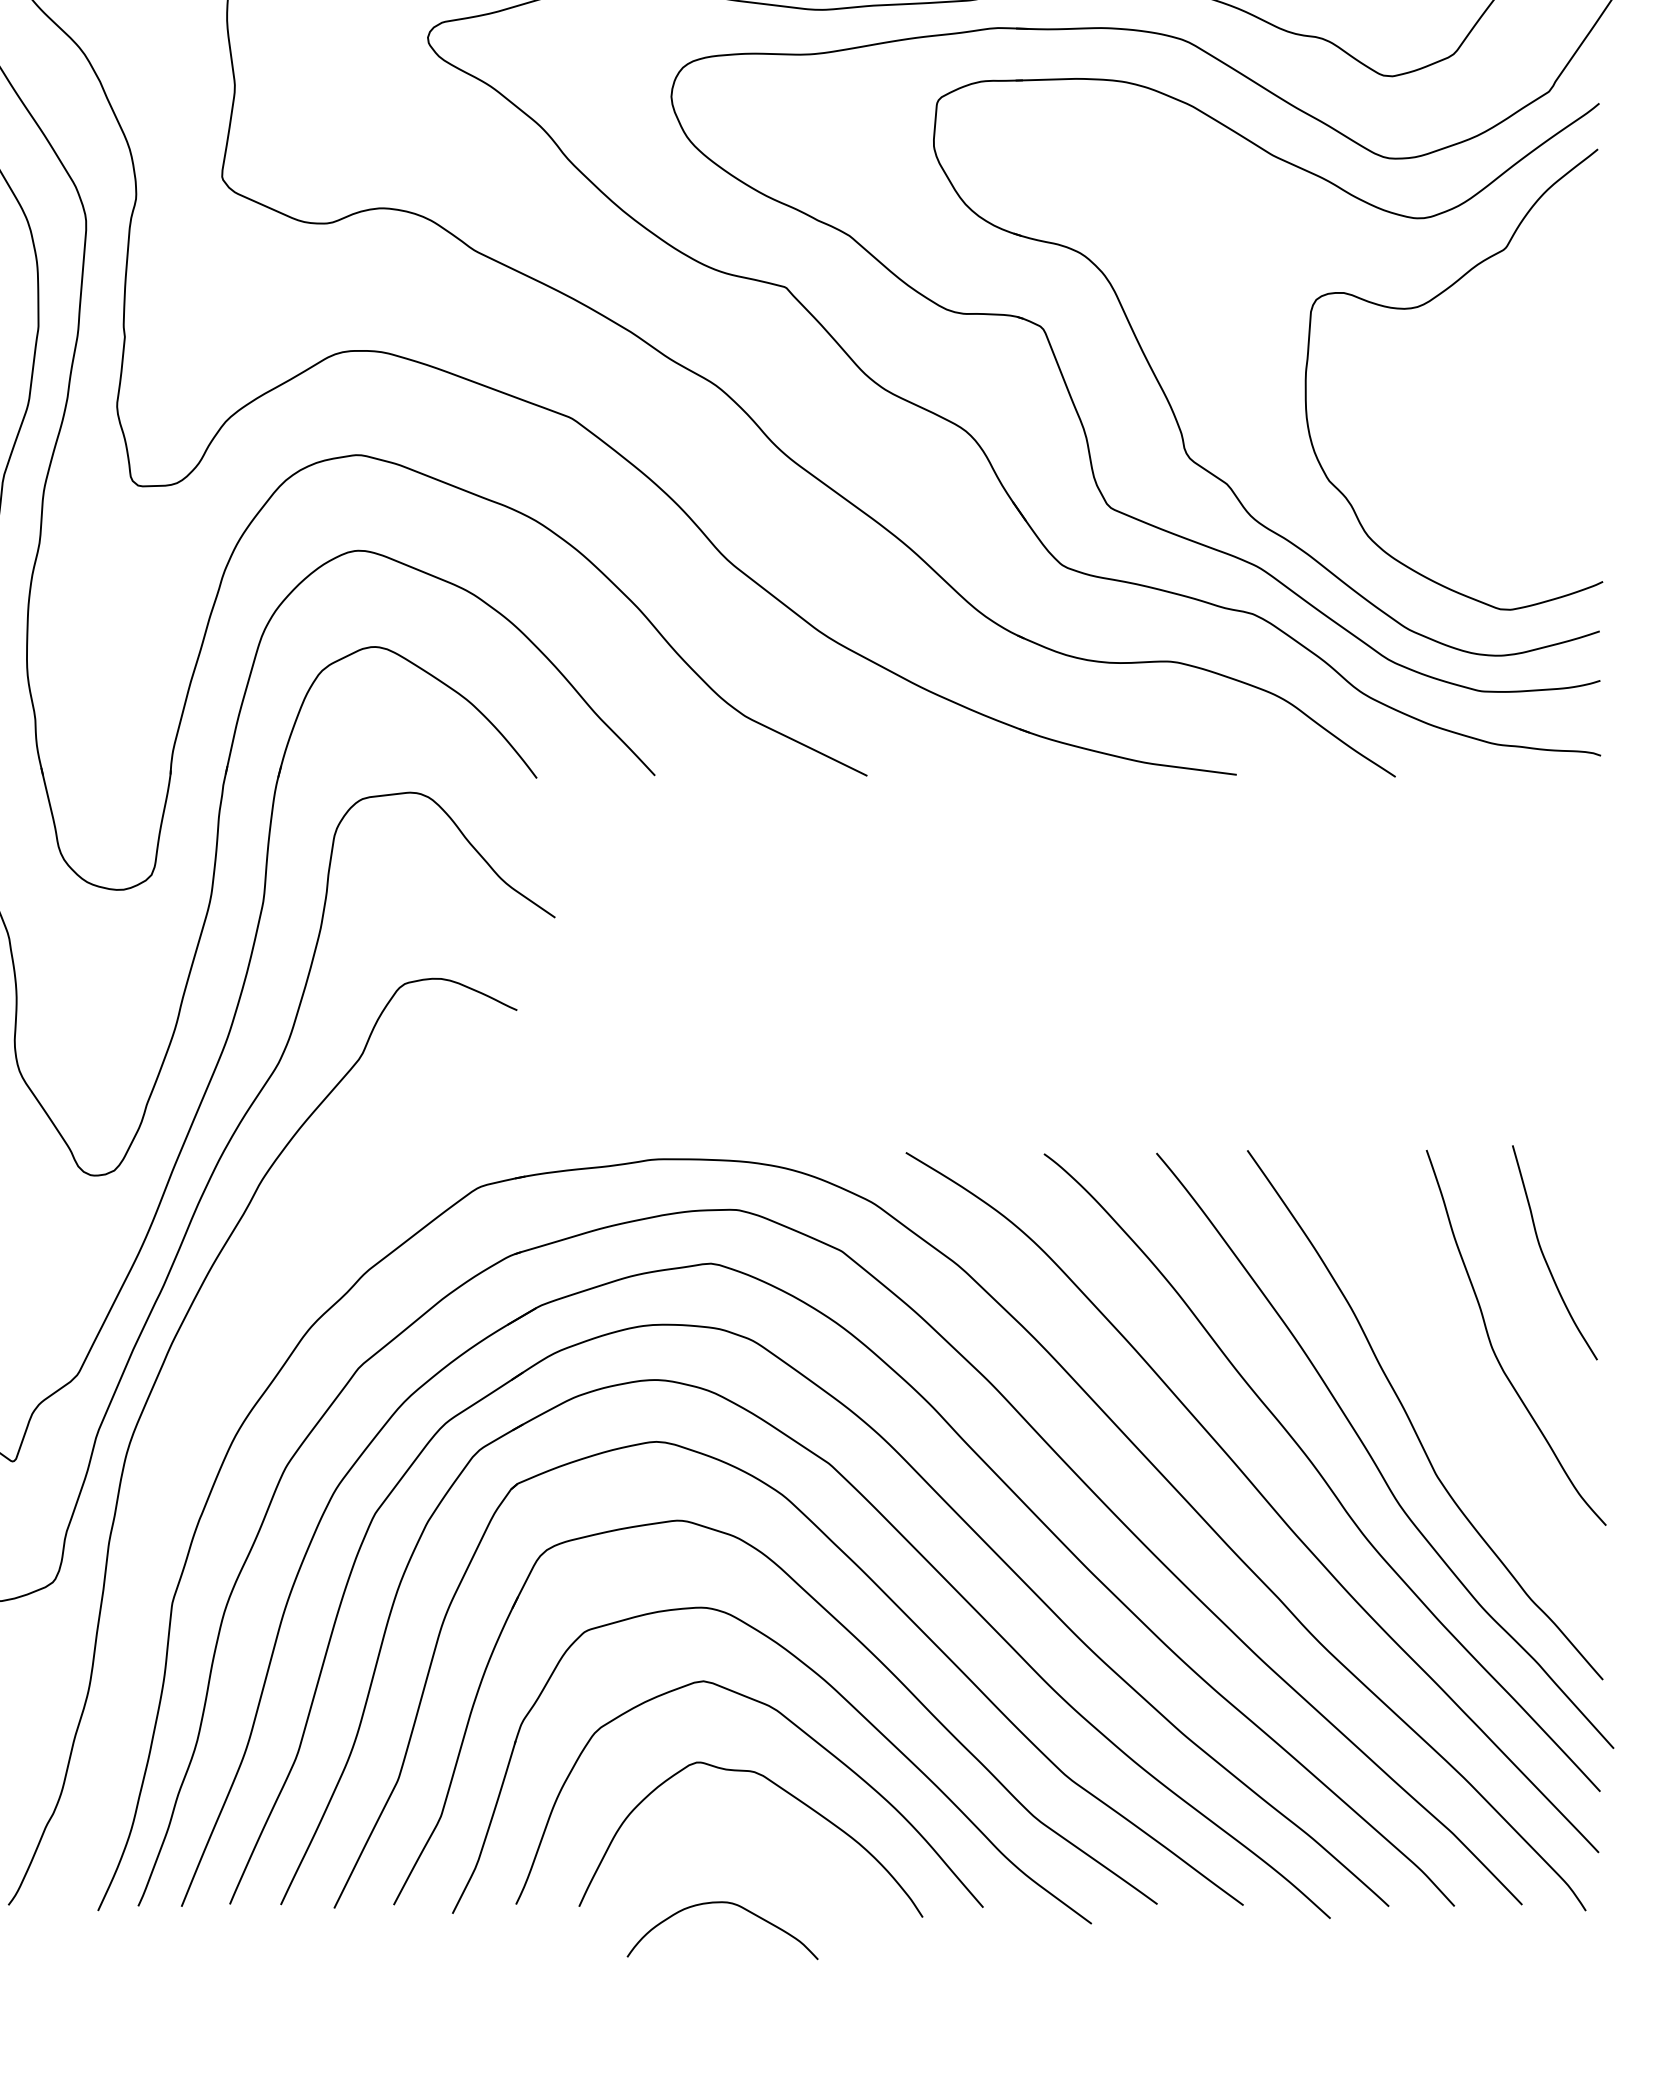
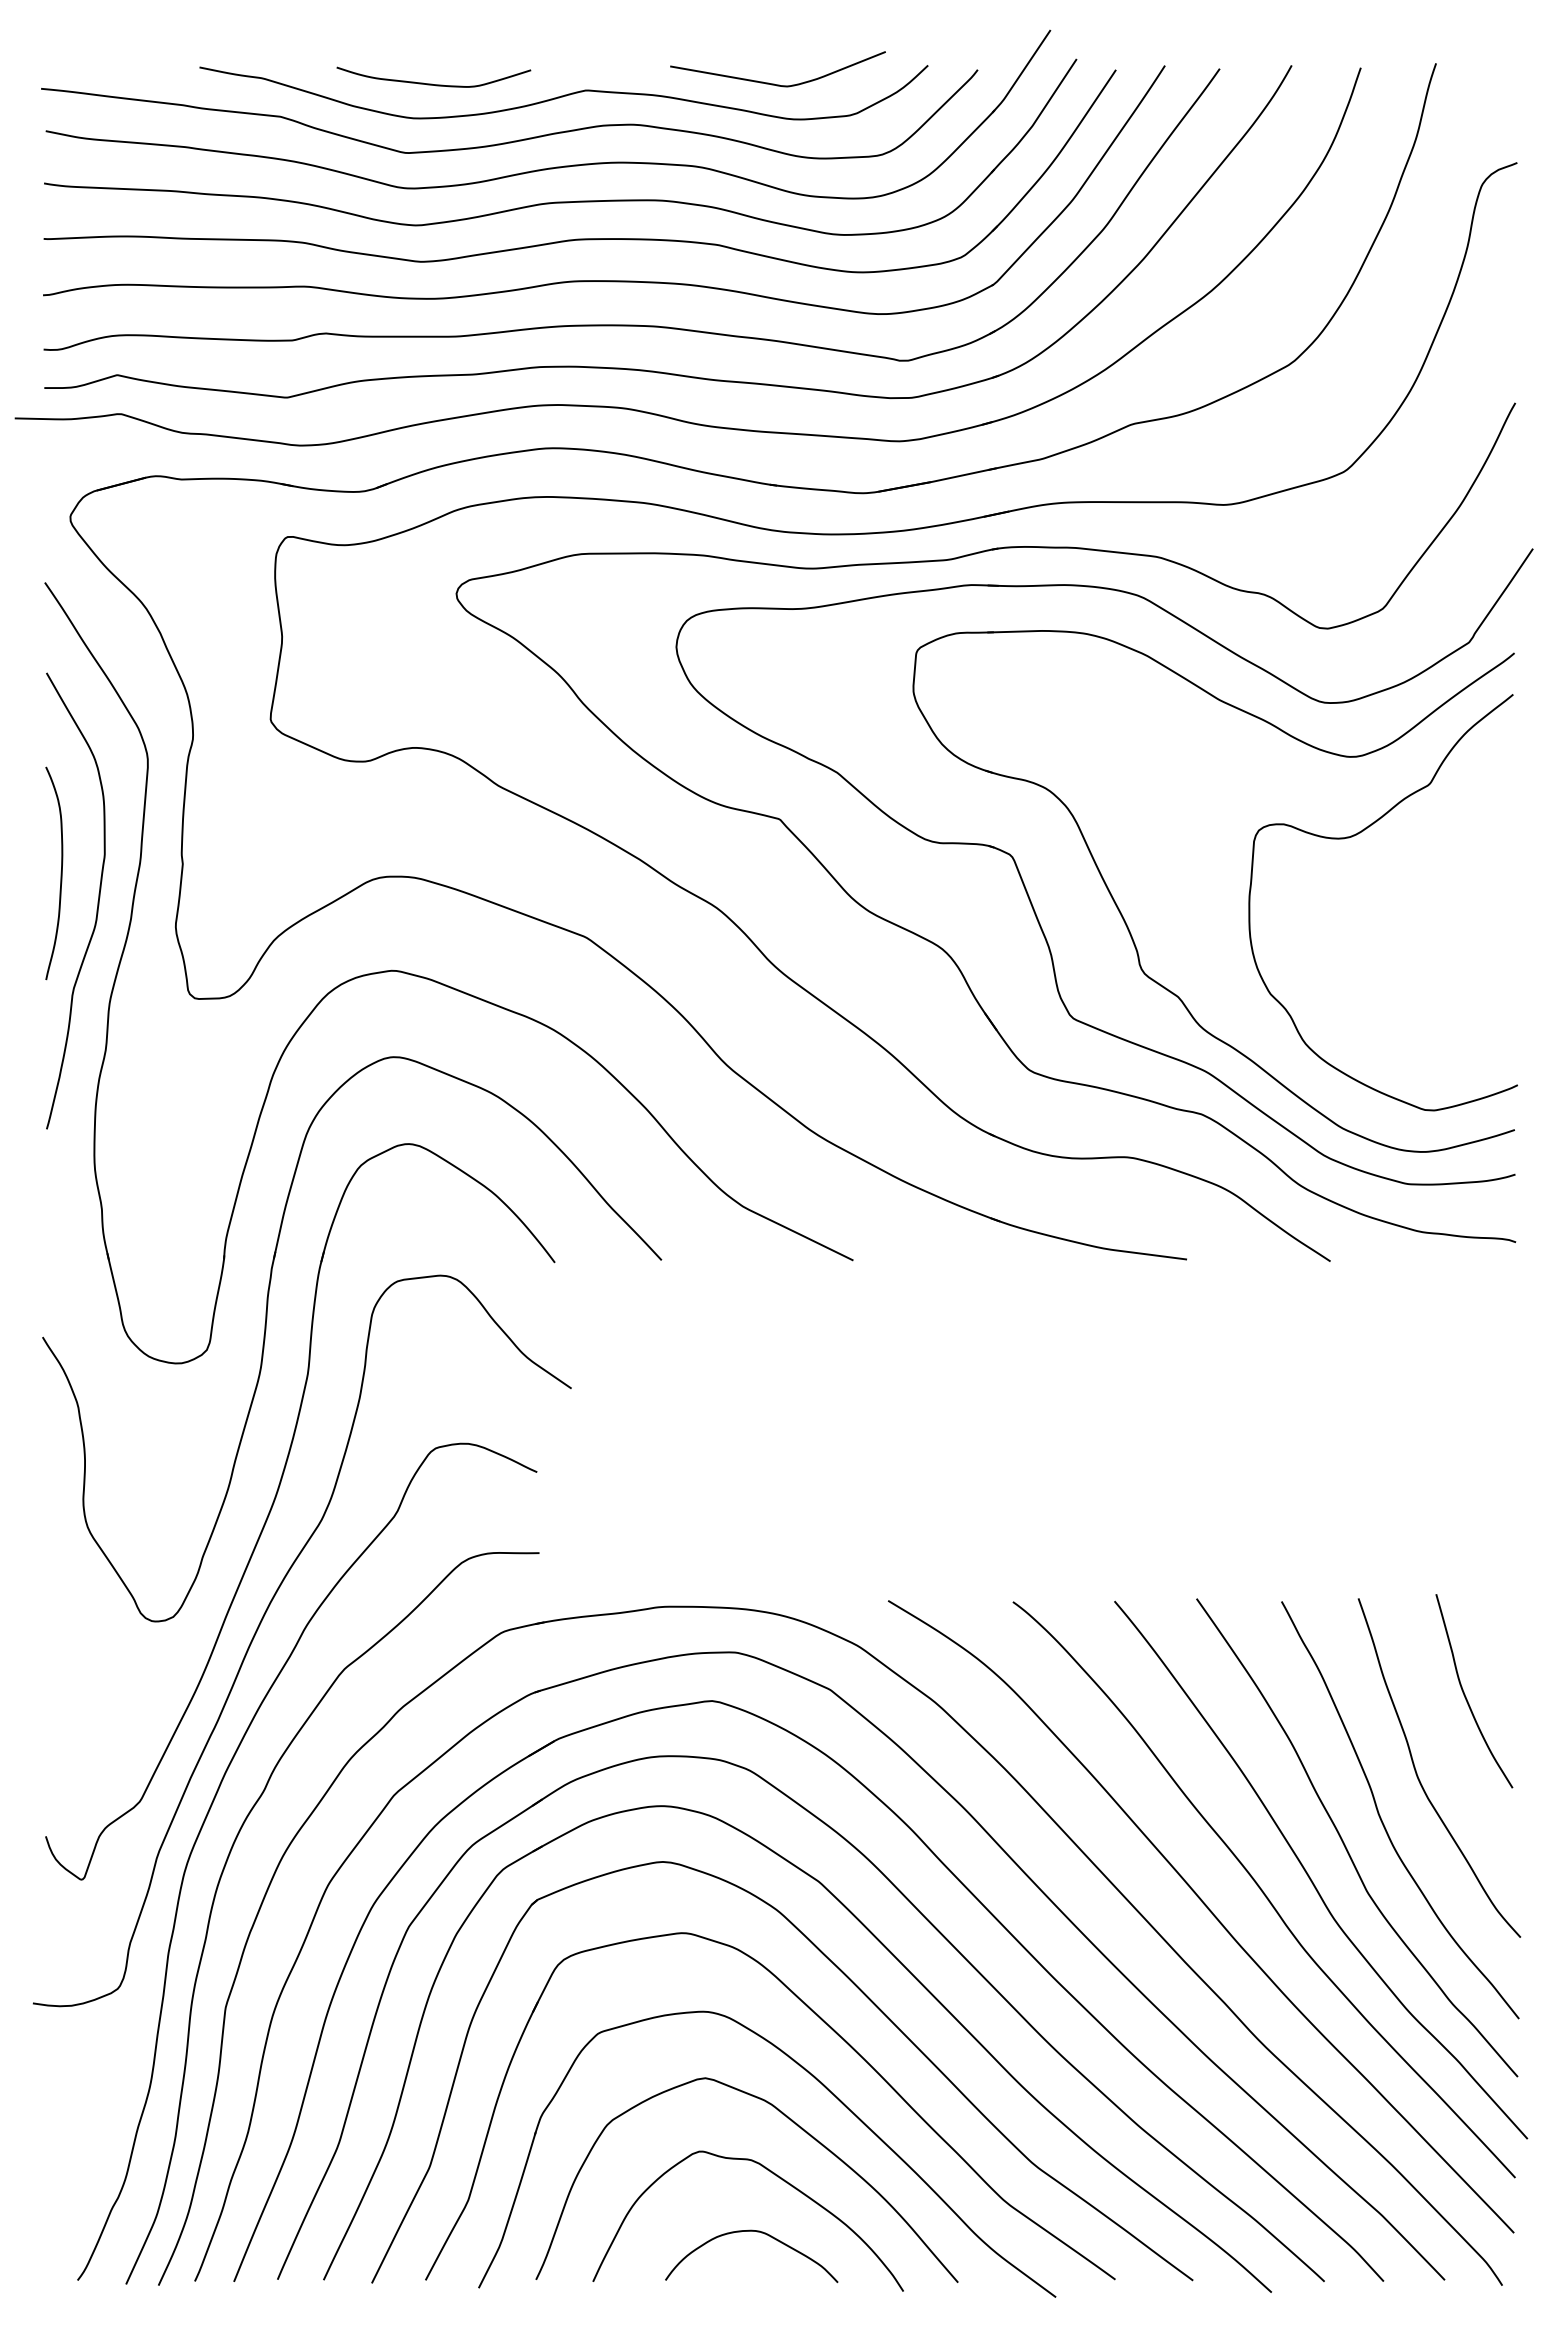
curve: (1452, 1392) -> (1381, 1817), added
curve: (166, 1463) -> (220, 1881), added
curve: (729, 1904) -> (757, 2232), moved

